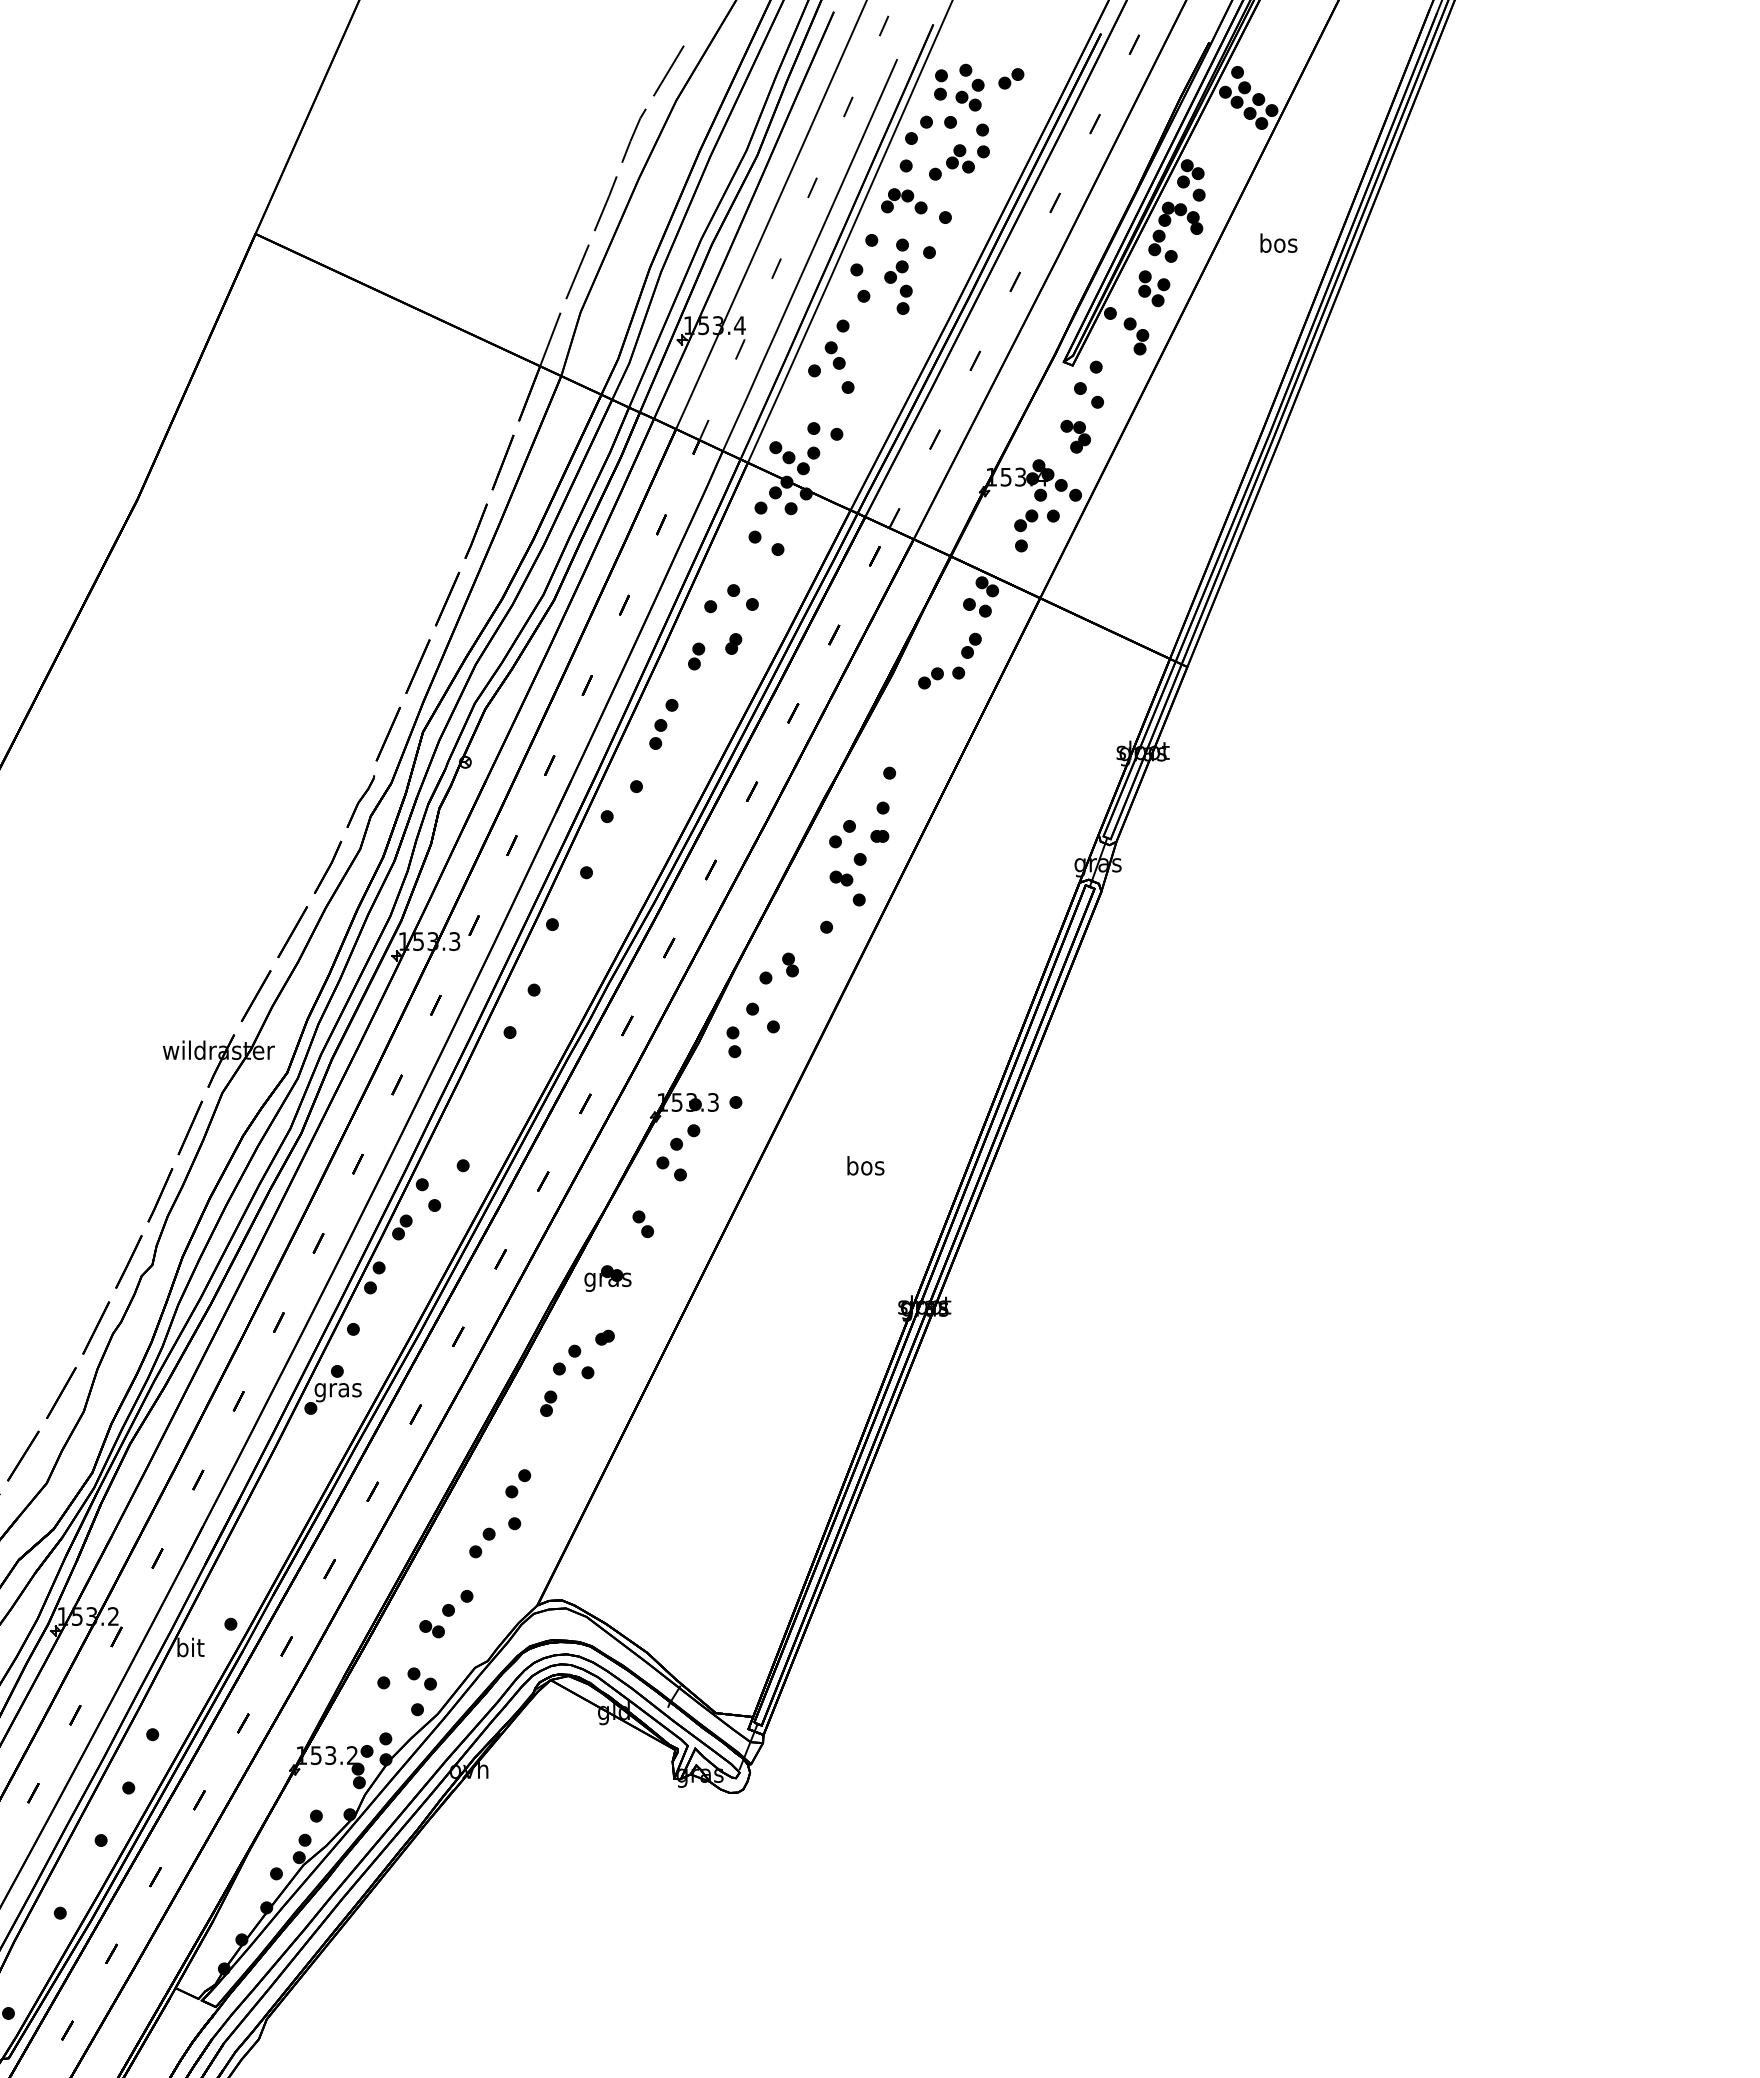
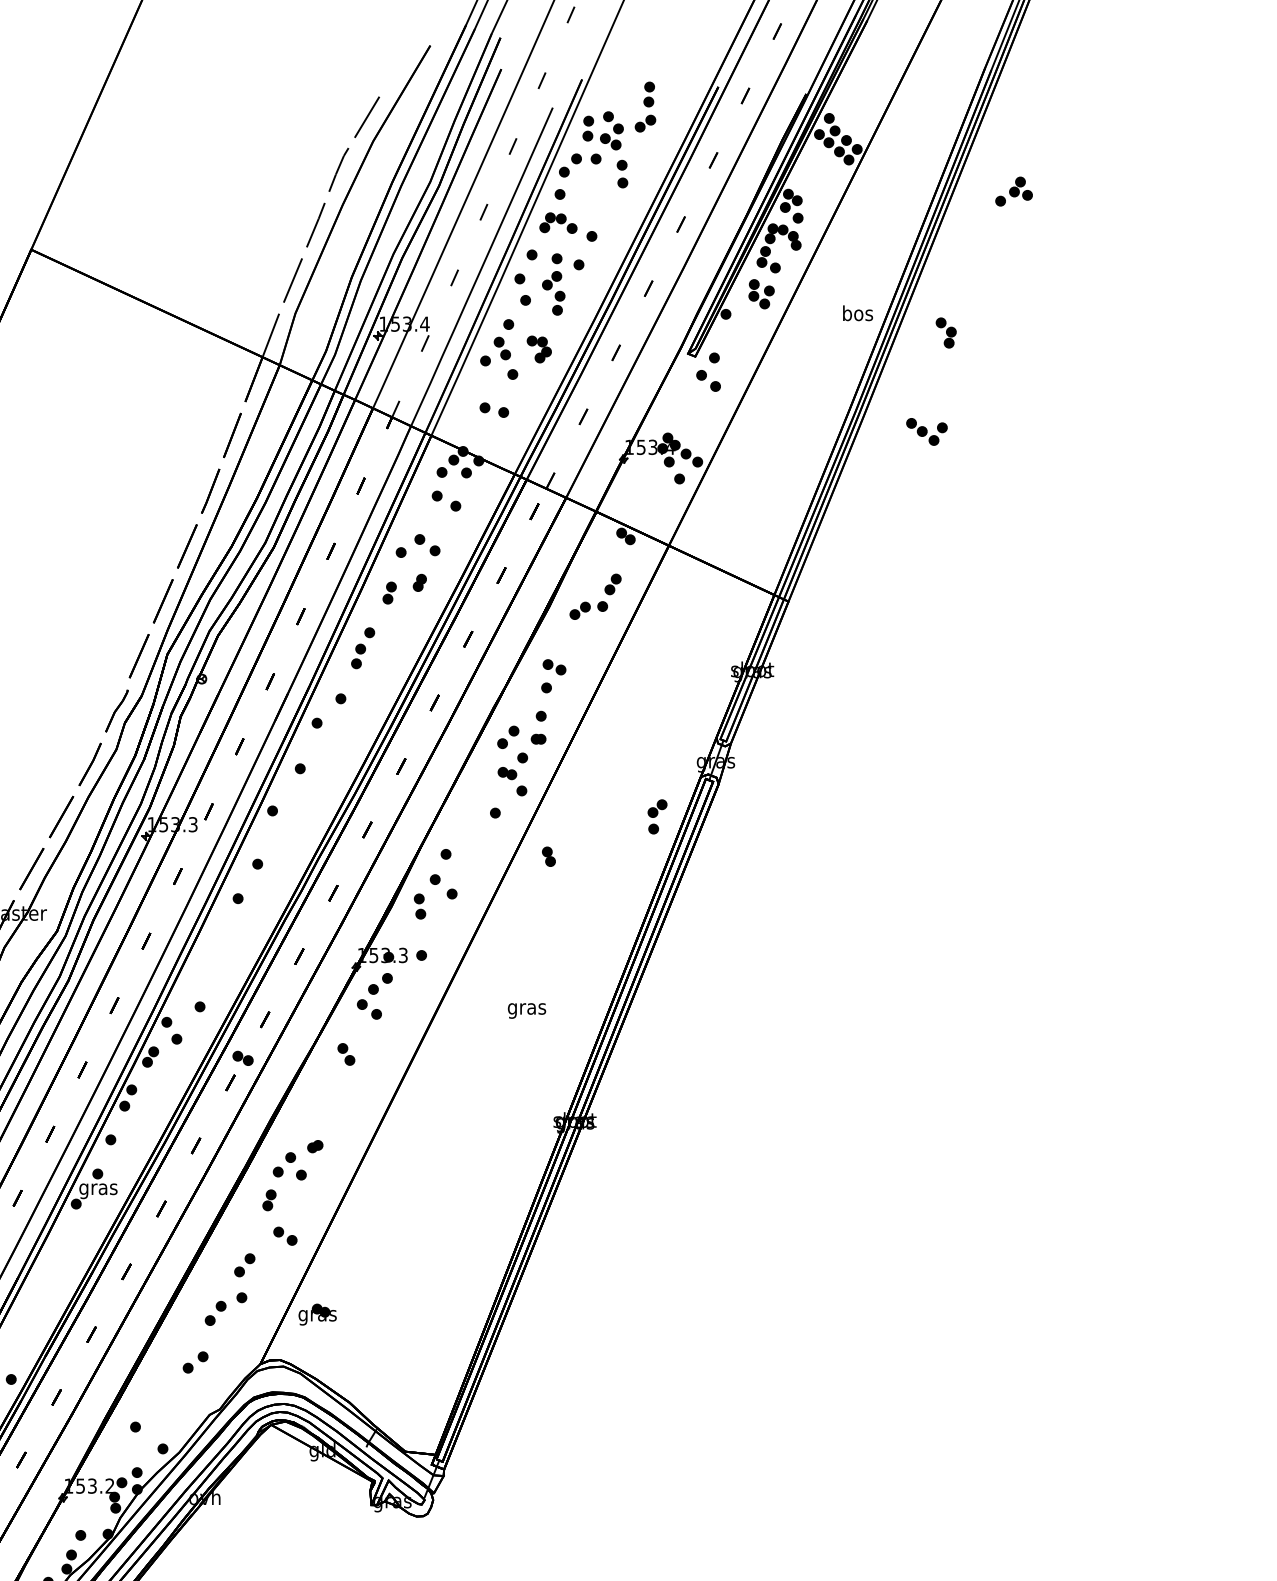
part: (1015, 42) -> (648, 94), added
part: (951, 162) -> (1013, 191), moved
text: (1278, 242) -> (857, 312), moved
part: (1136, 336) -> (946, 333), moved
part: (1075, 436) -> (539, 349), moved
part: (794, 458) -> (926, 432), moved
part: (1026, 530) -> (657, 816), moved
part: (977, 607) -> (554, 667), moved
part: (790, 964) -> (548, 856), moved
text: (865, 1168) -> (526, 1009), bos -> gras
part: (607, 1278) -> (317, 1314), moved
part: (431, 1629) -> (242, 1058), moved
part: (421, 1678) -> (284, 1235), moved

